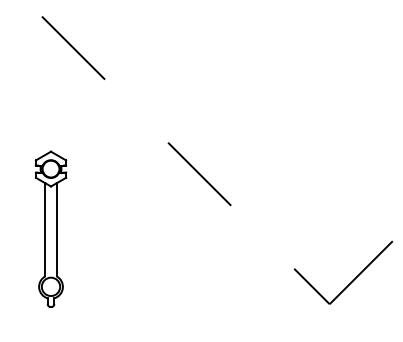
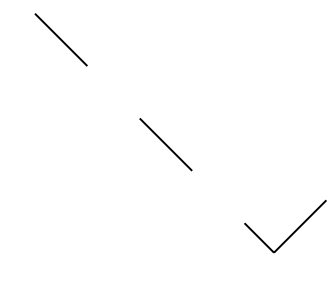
part: (51, 228) -> (42, 189), removed

